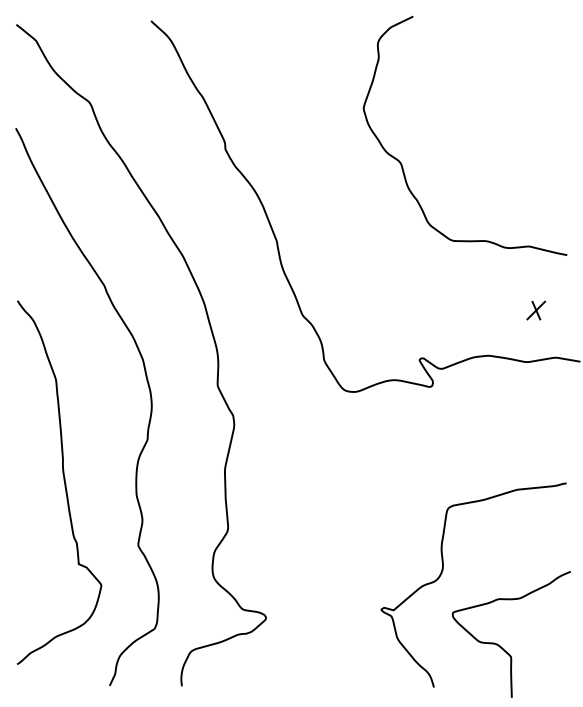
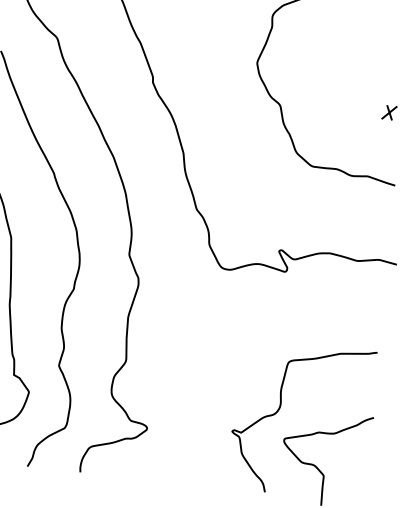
part: (536, 310) -> (389, 112), moved

